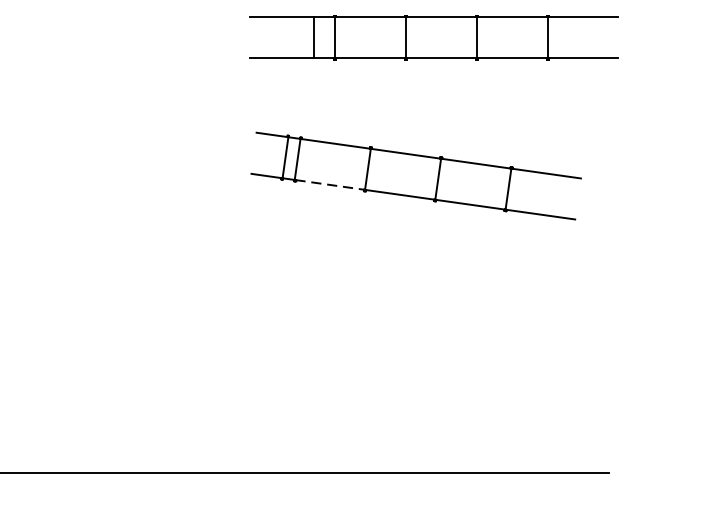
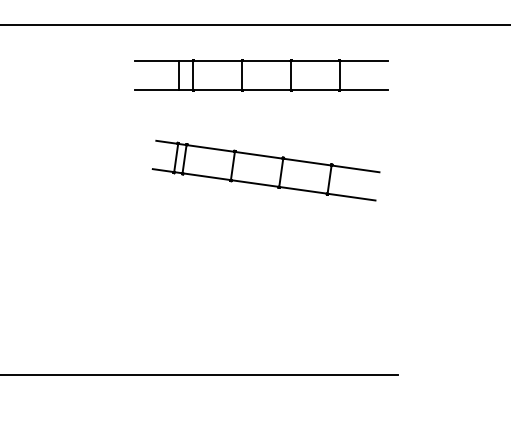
part: (434, 37) -> (261, 75), moved
line: (329, 184) -> (206, 176), dashed -> solid

